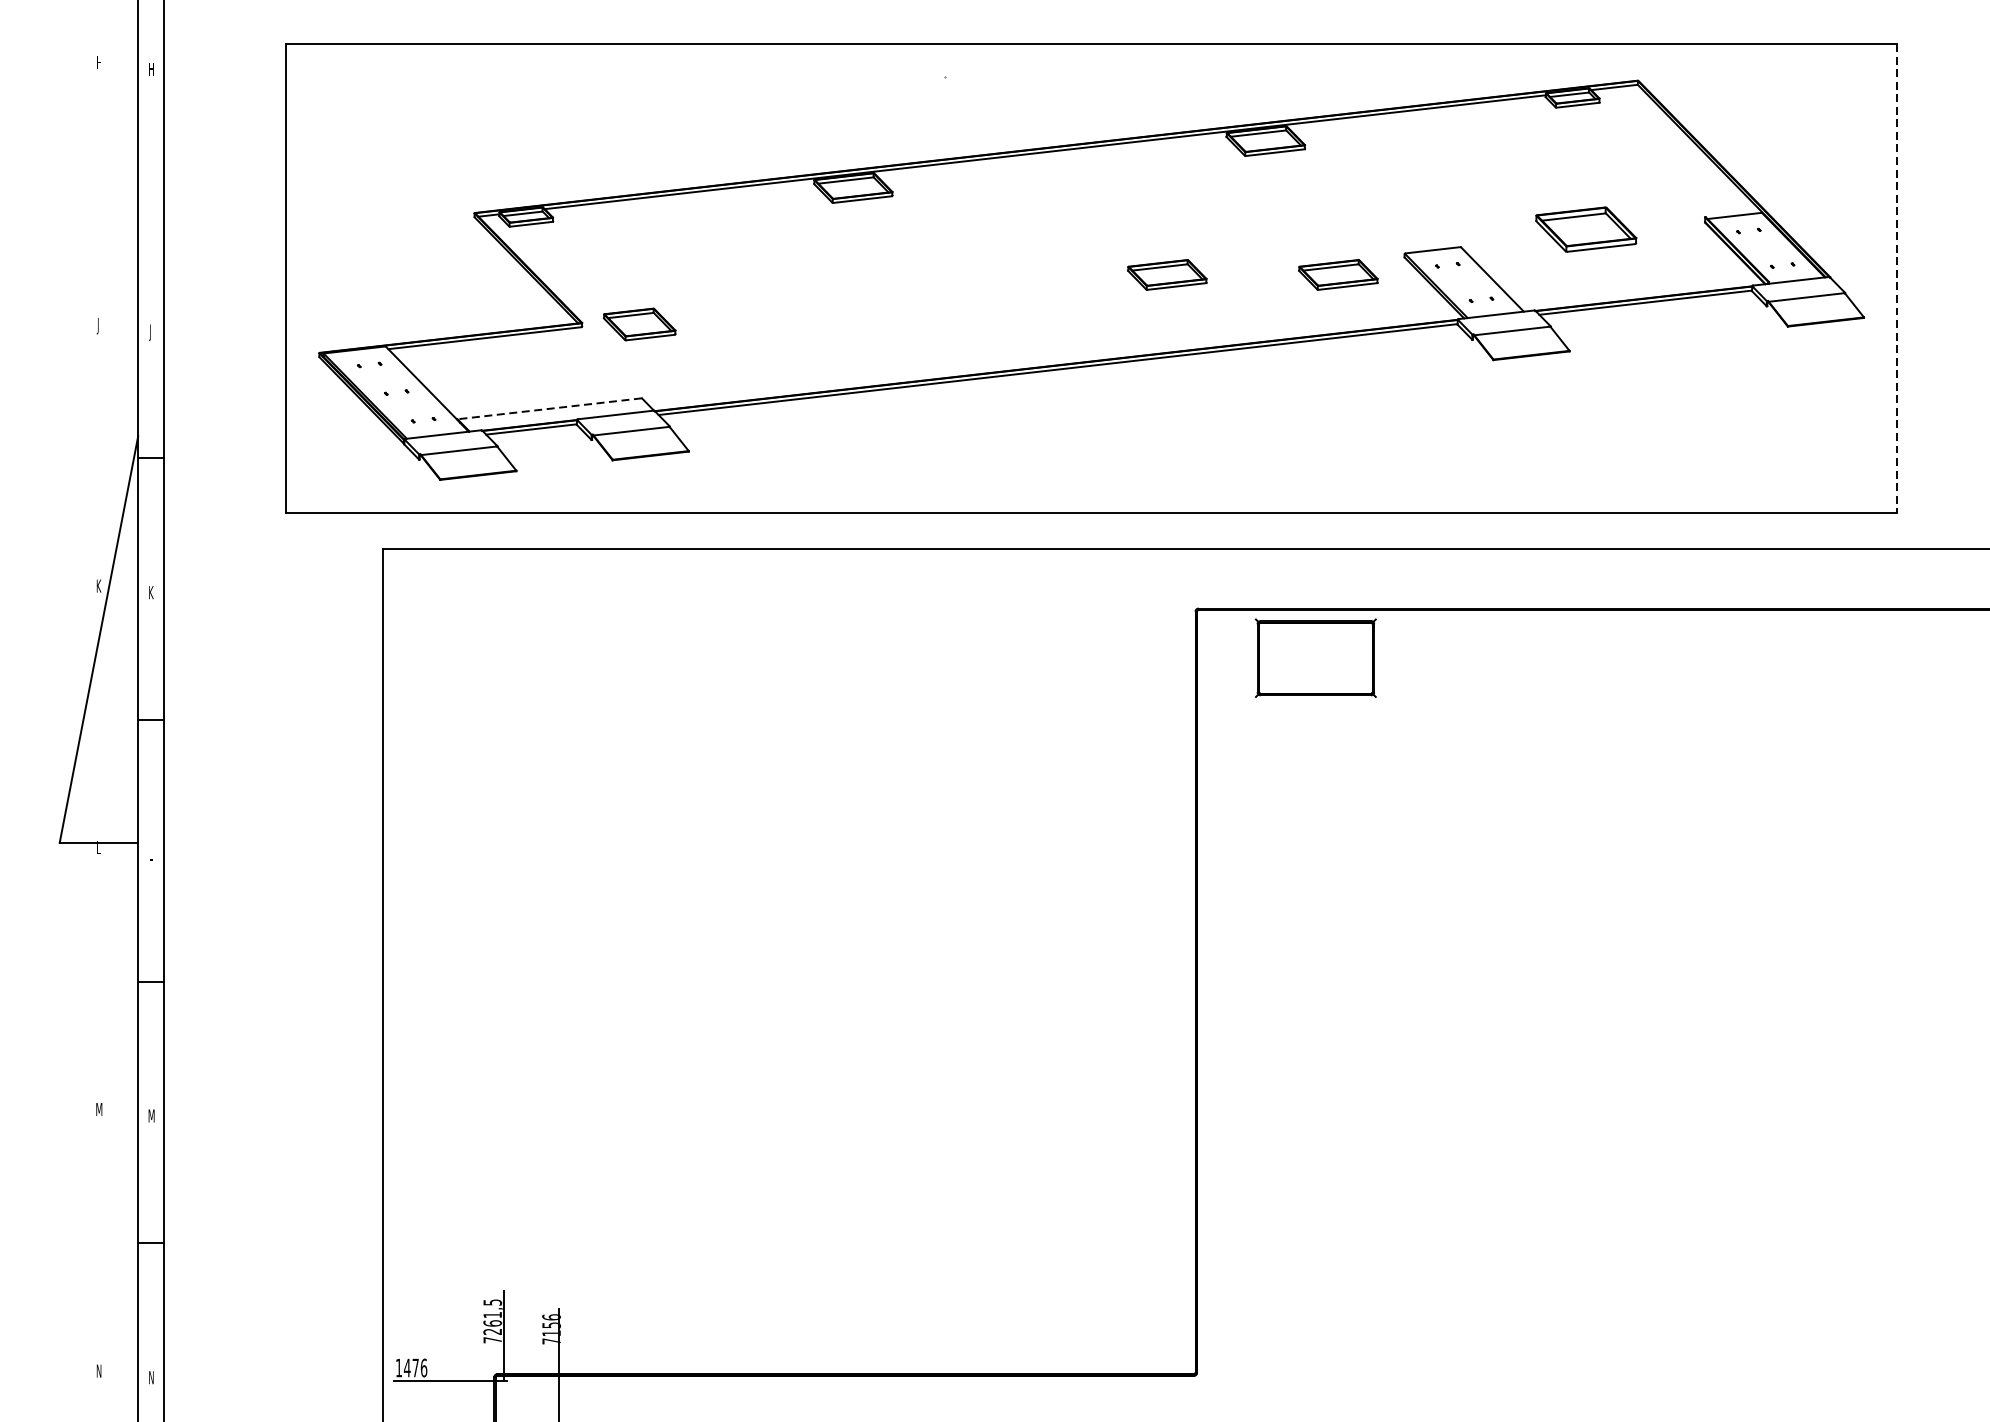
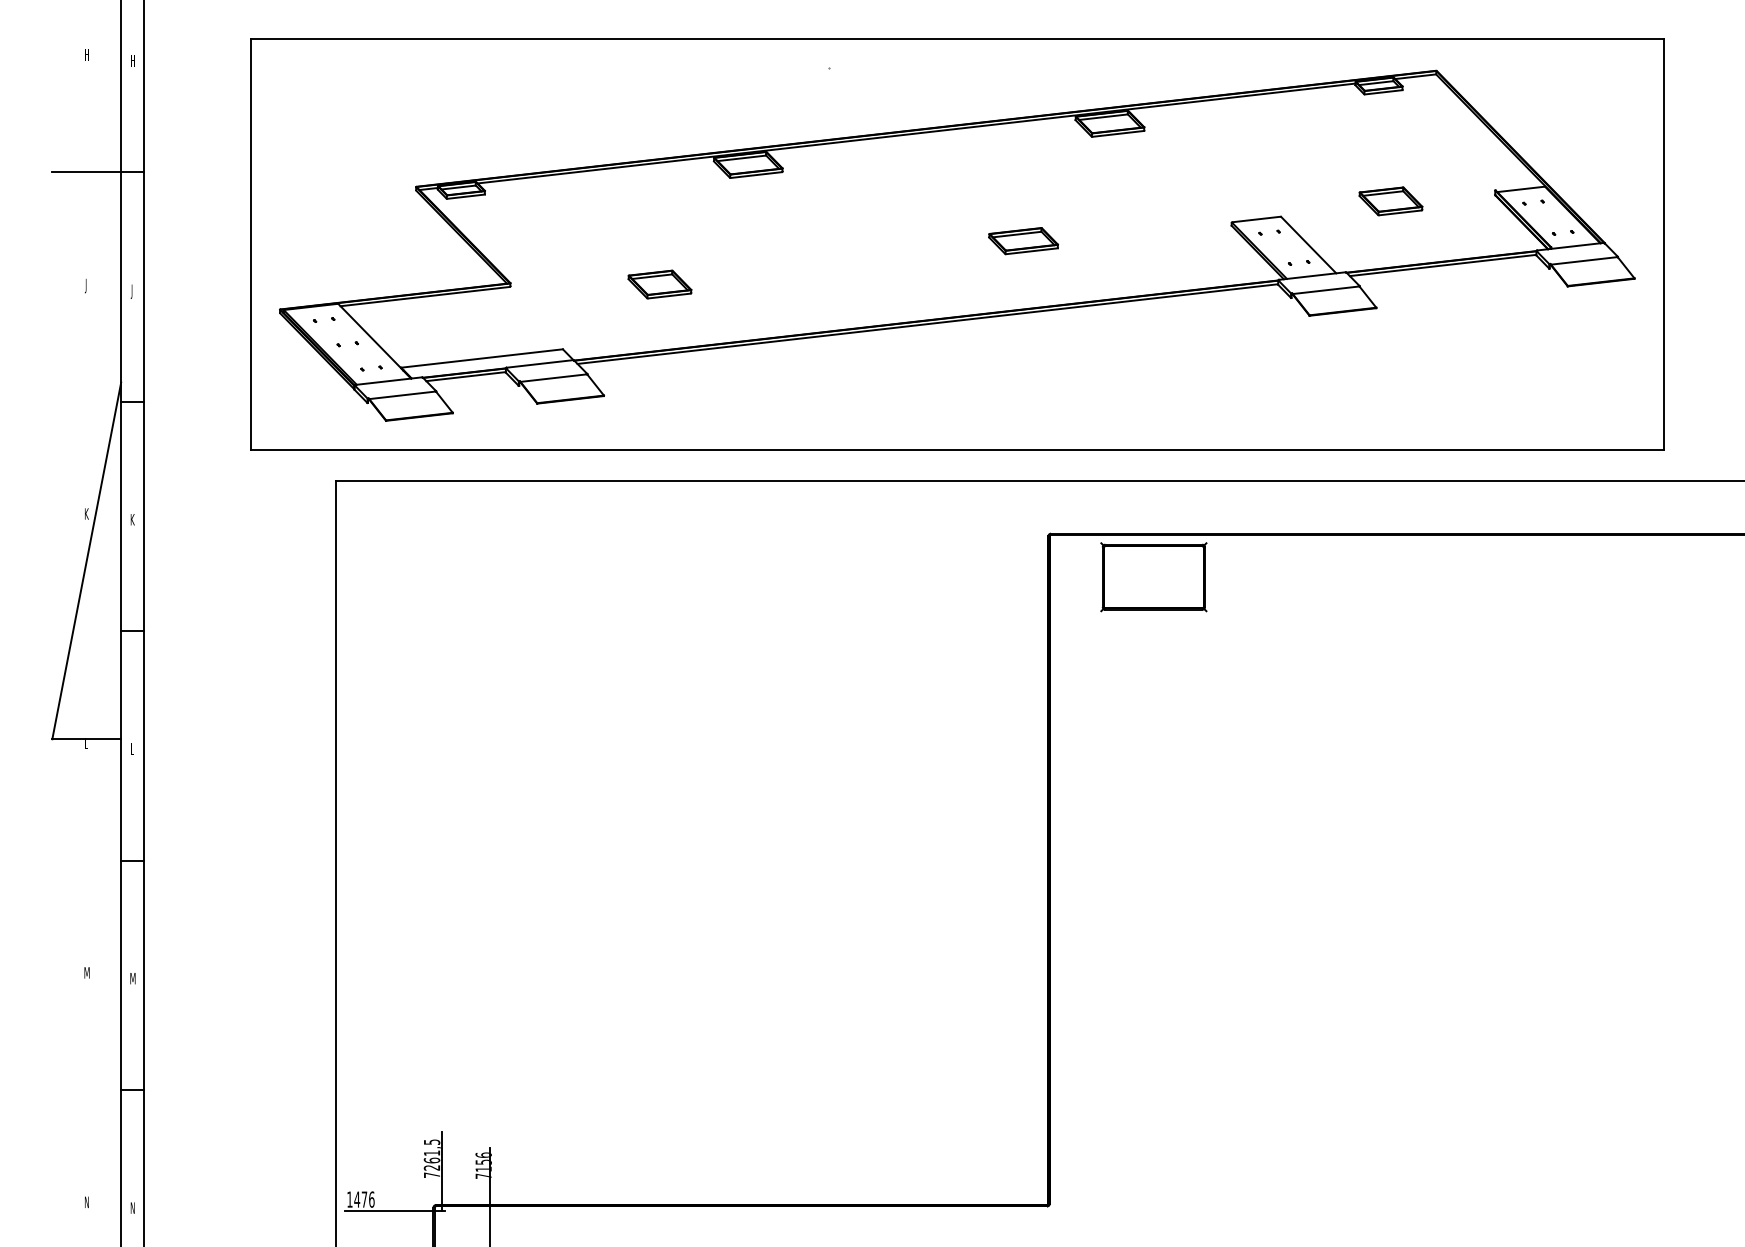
line: (112, 196) -> (98, 172), added
part: (1585, 229) -> (1390, 201), size x0.71
part: (1338, 275) -> (1173, 241), removed
line: (1897, 278) -> (1663, 244), dashed -> solid
part: (639, 324) -> (659, 284), moved
line: (549, 408) -> (481, 358), dashed -> solid

